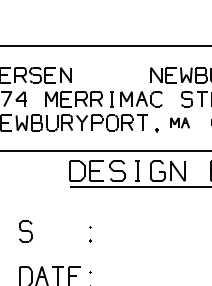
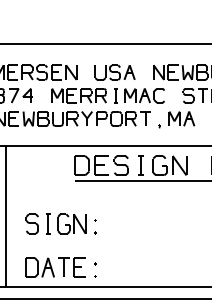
part: (110, 75) -> (114, 72), added
part: (179, 122) -> (181, 118), size x1.43
part: (60, 231) -> (66, 223), added

